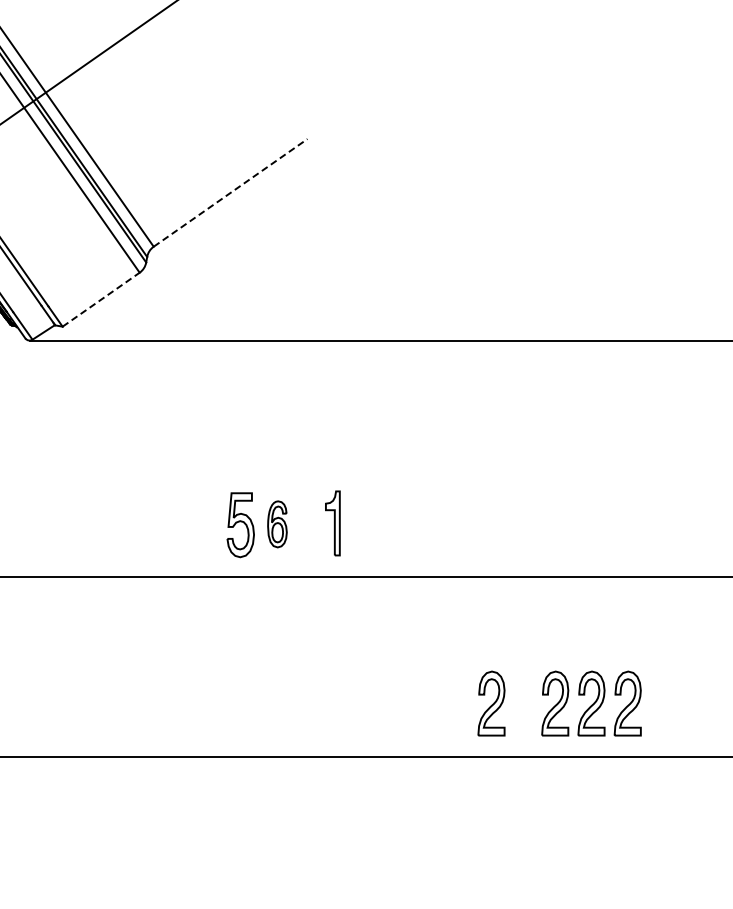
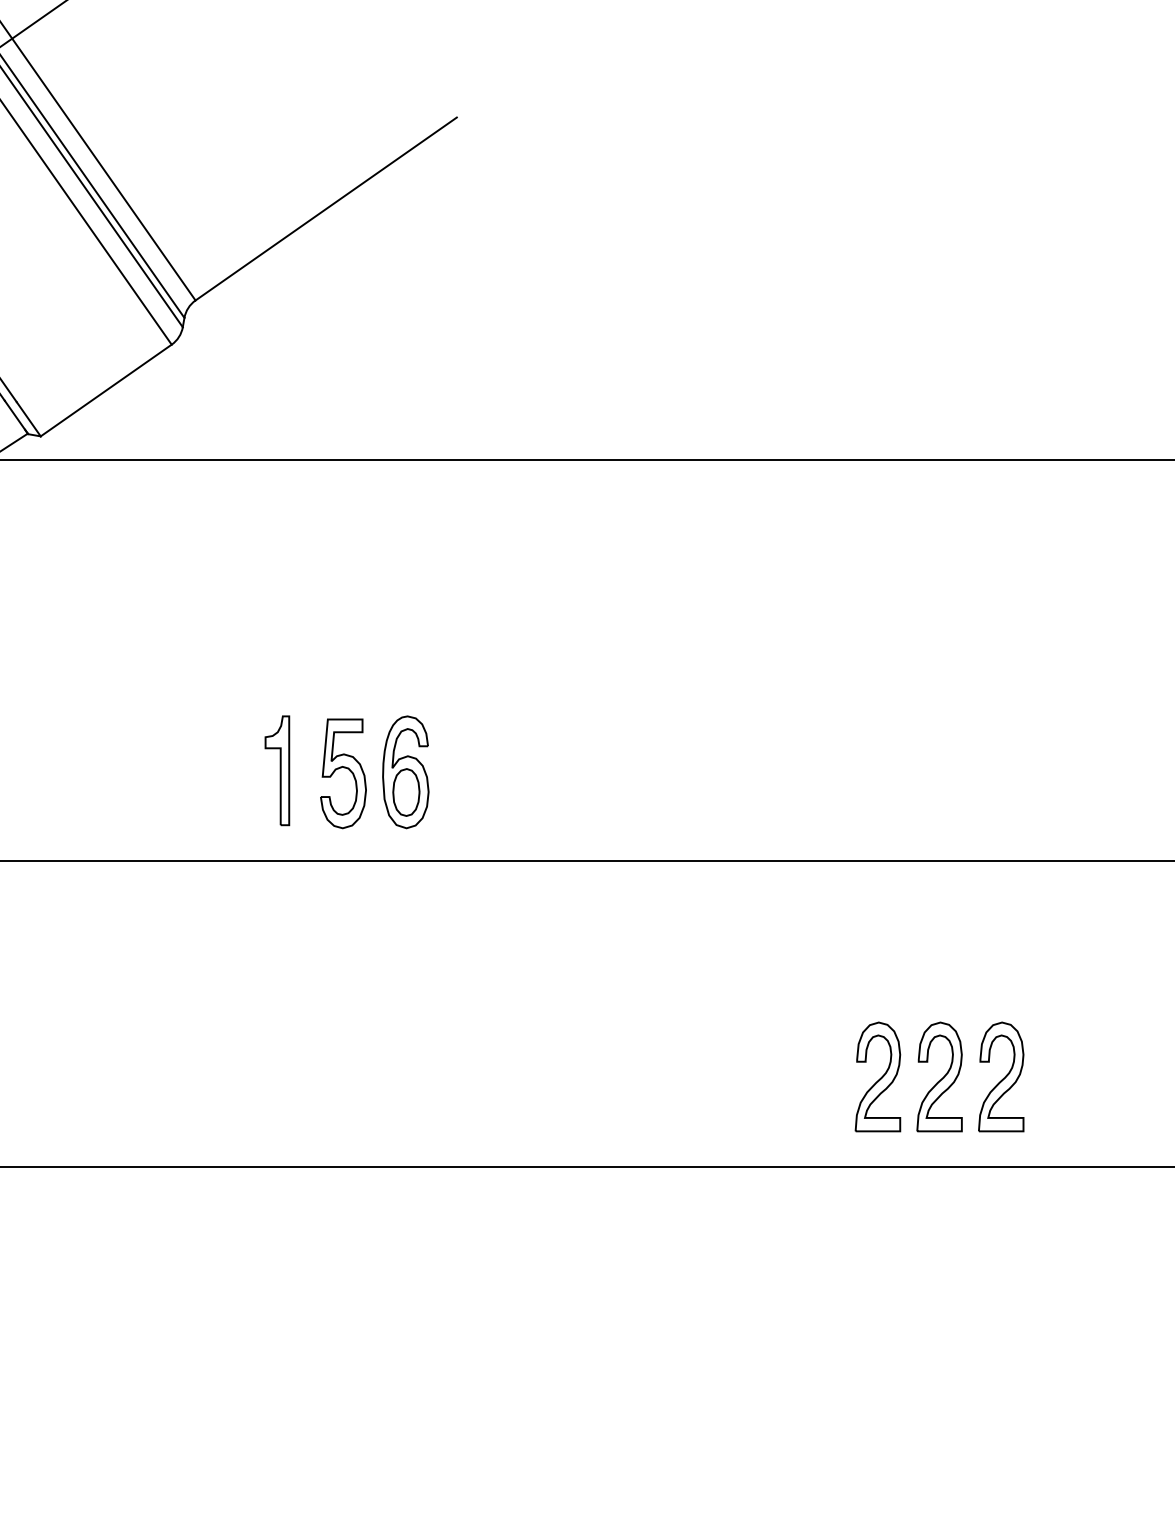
line: (230, 192) -> (326, 208), dashed -> solid
line: (101, 299) -> (106, 390), dashed -> solid
part: (332, 523) -> (276, 770), moved
part: (277, 524) -> (405, 772), size x1.43
part: (491, 703) -> (769, 1076), removed

